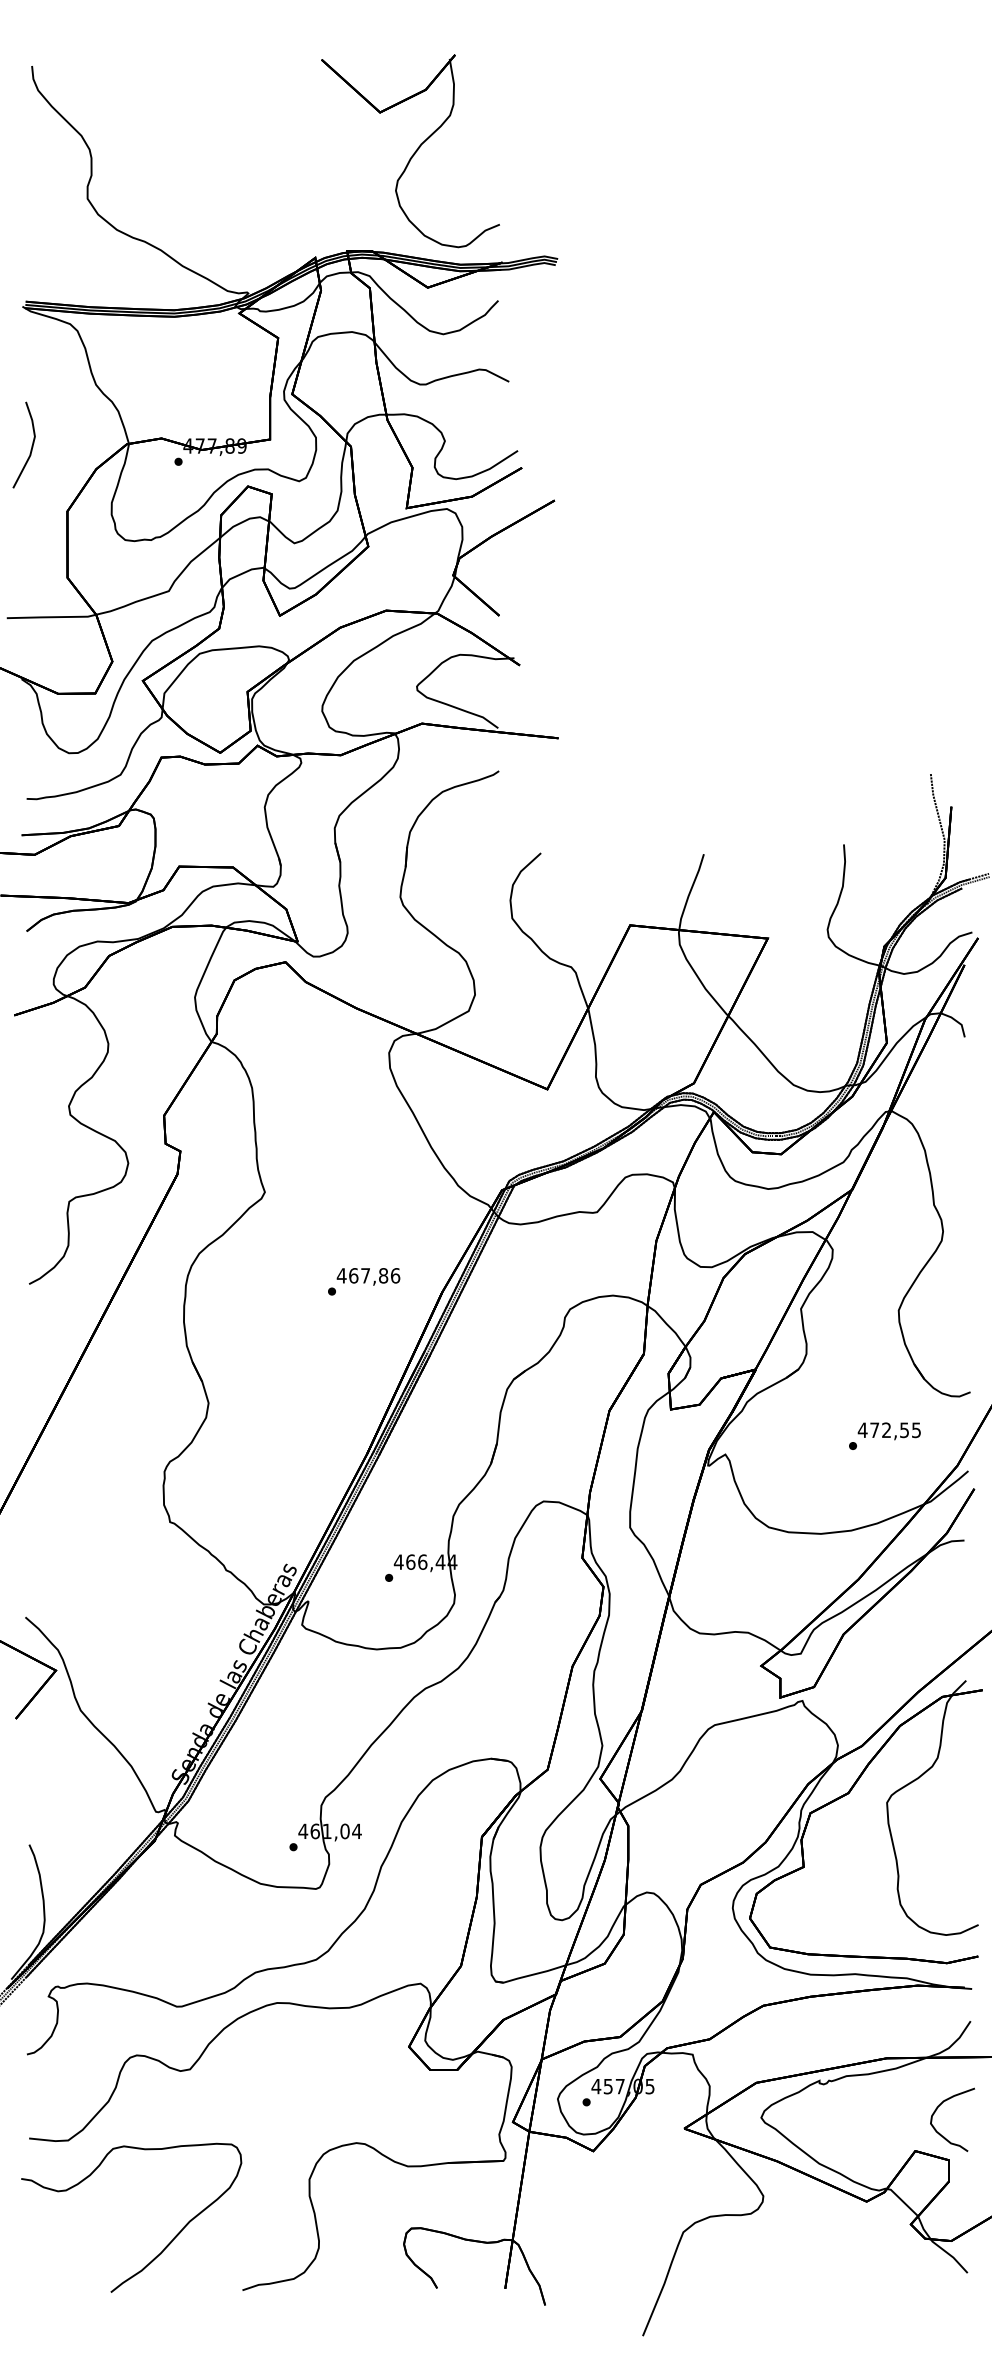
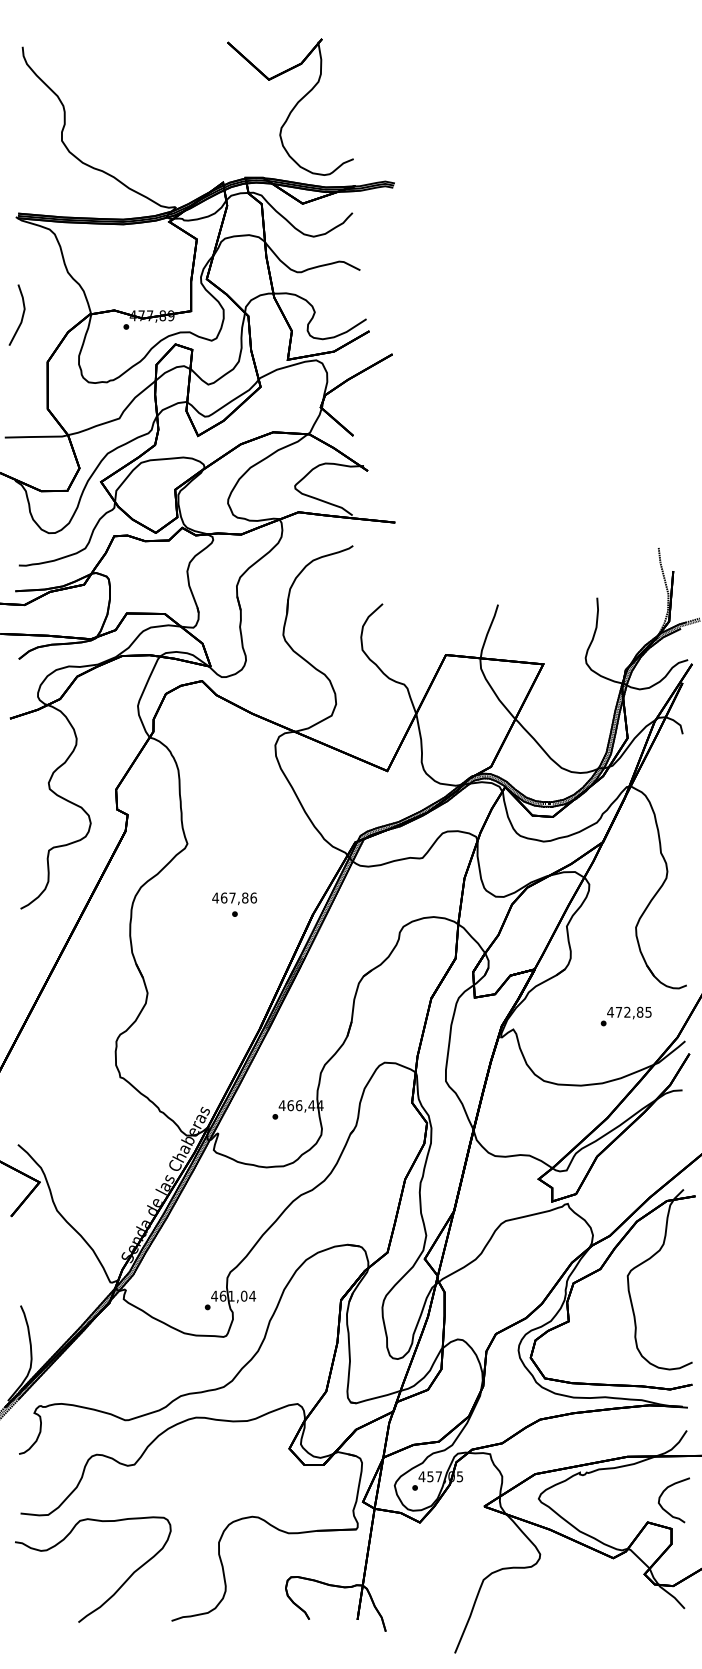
text: (368, 1276) -> (234, 898), moved
text: (904, 1430) -> (640, 1012), 472,55 -> 472,85

